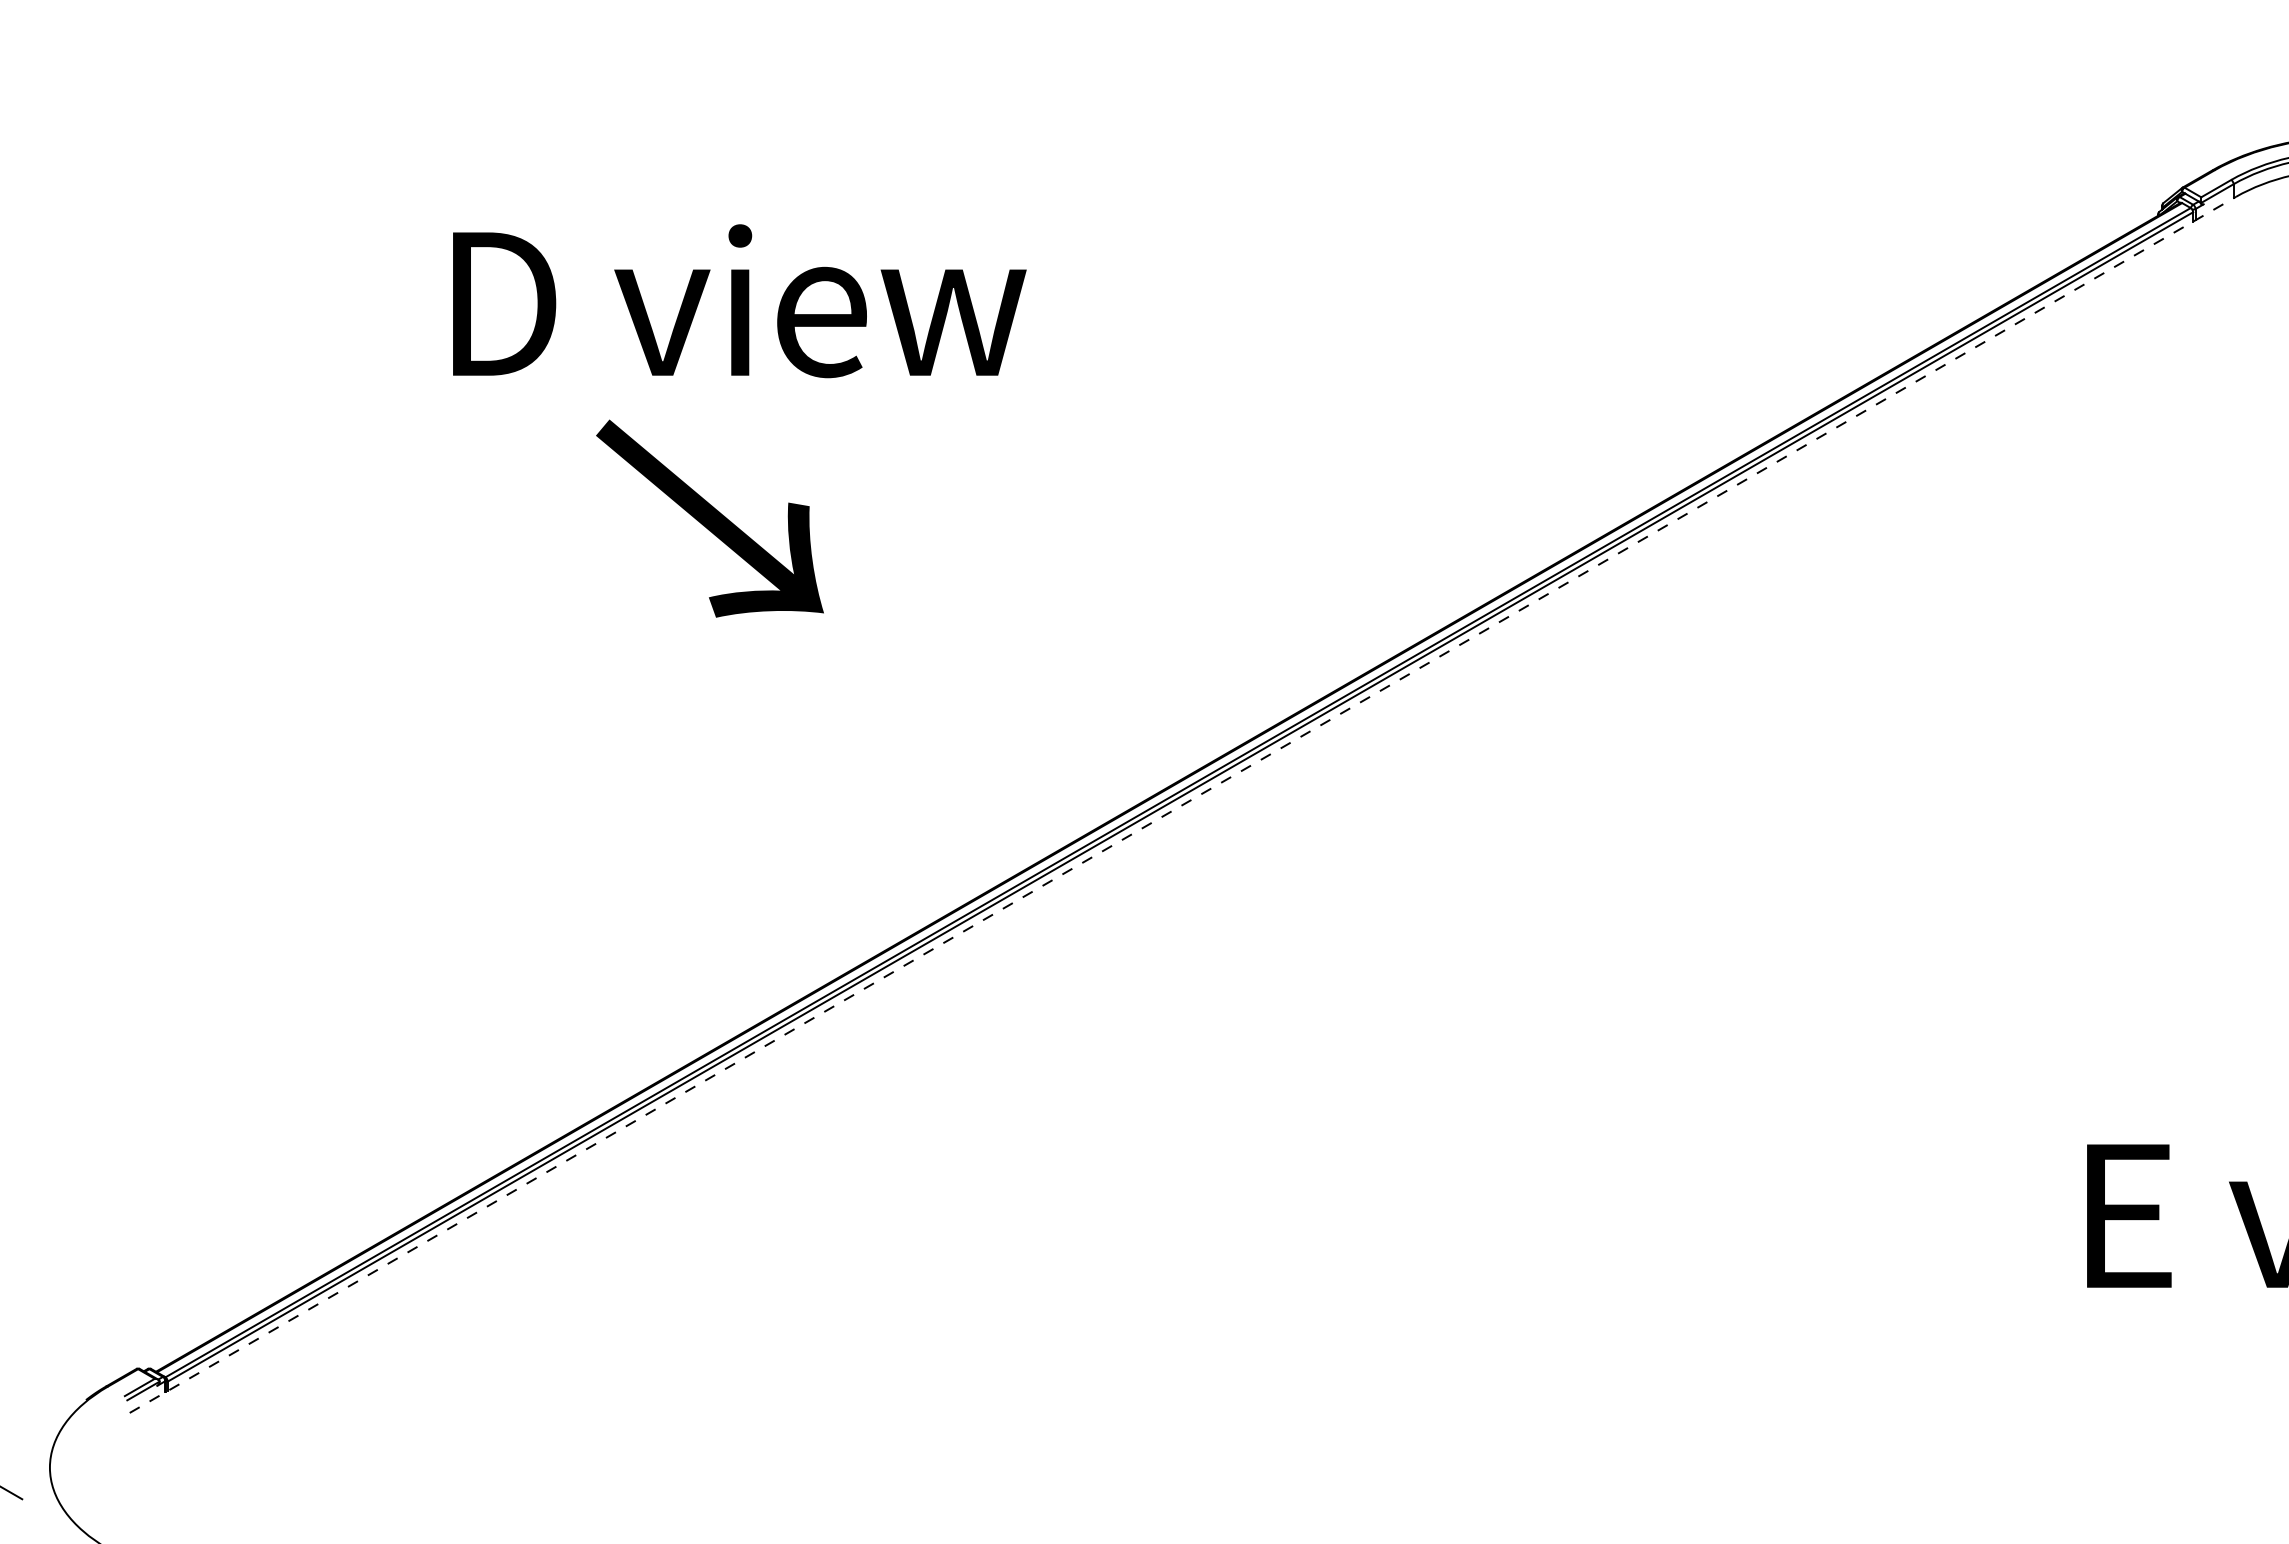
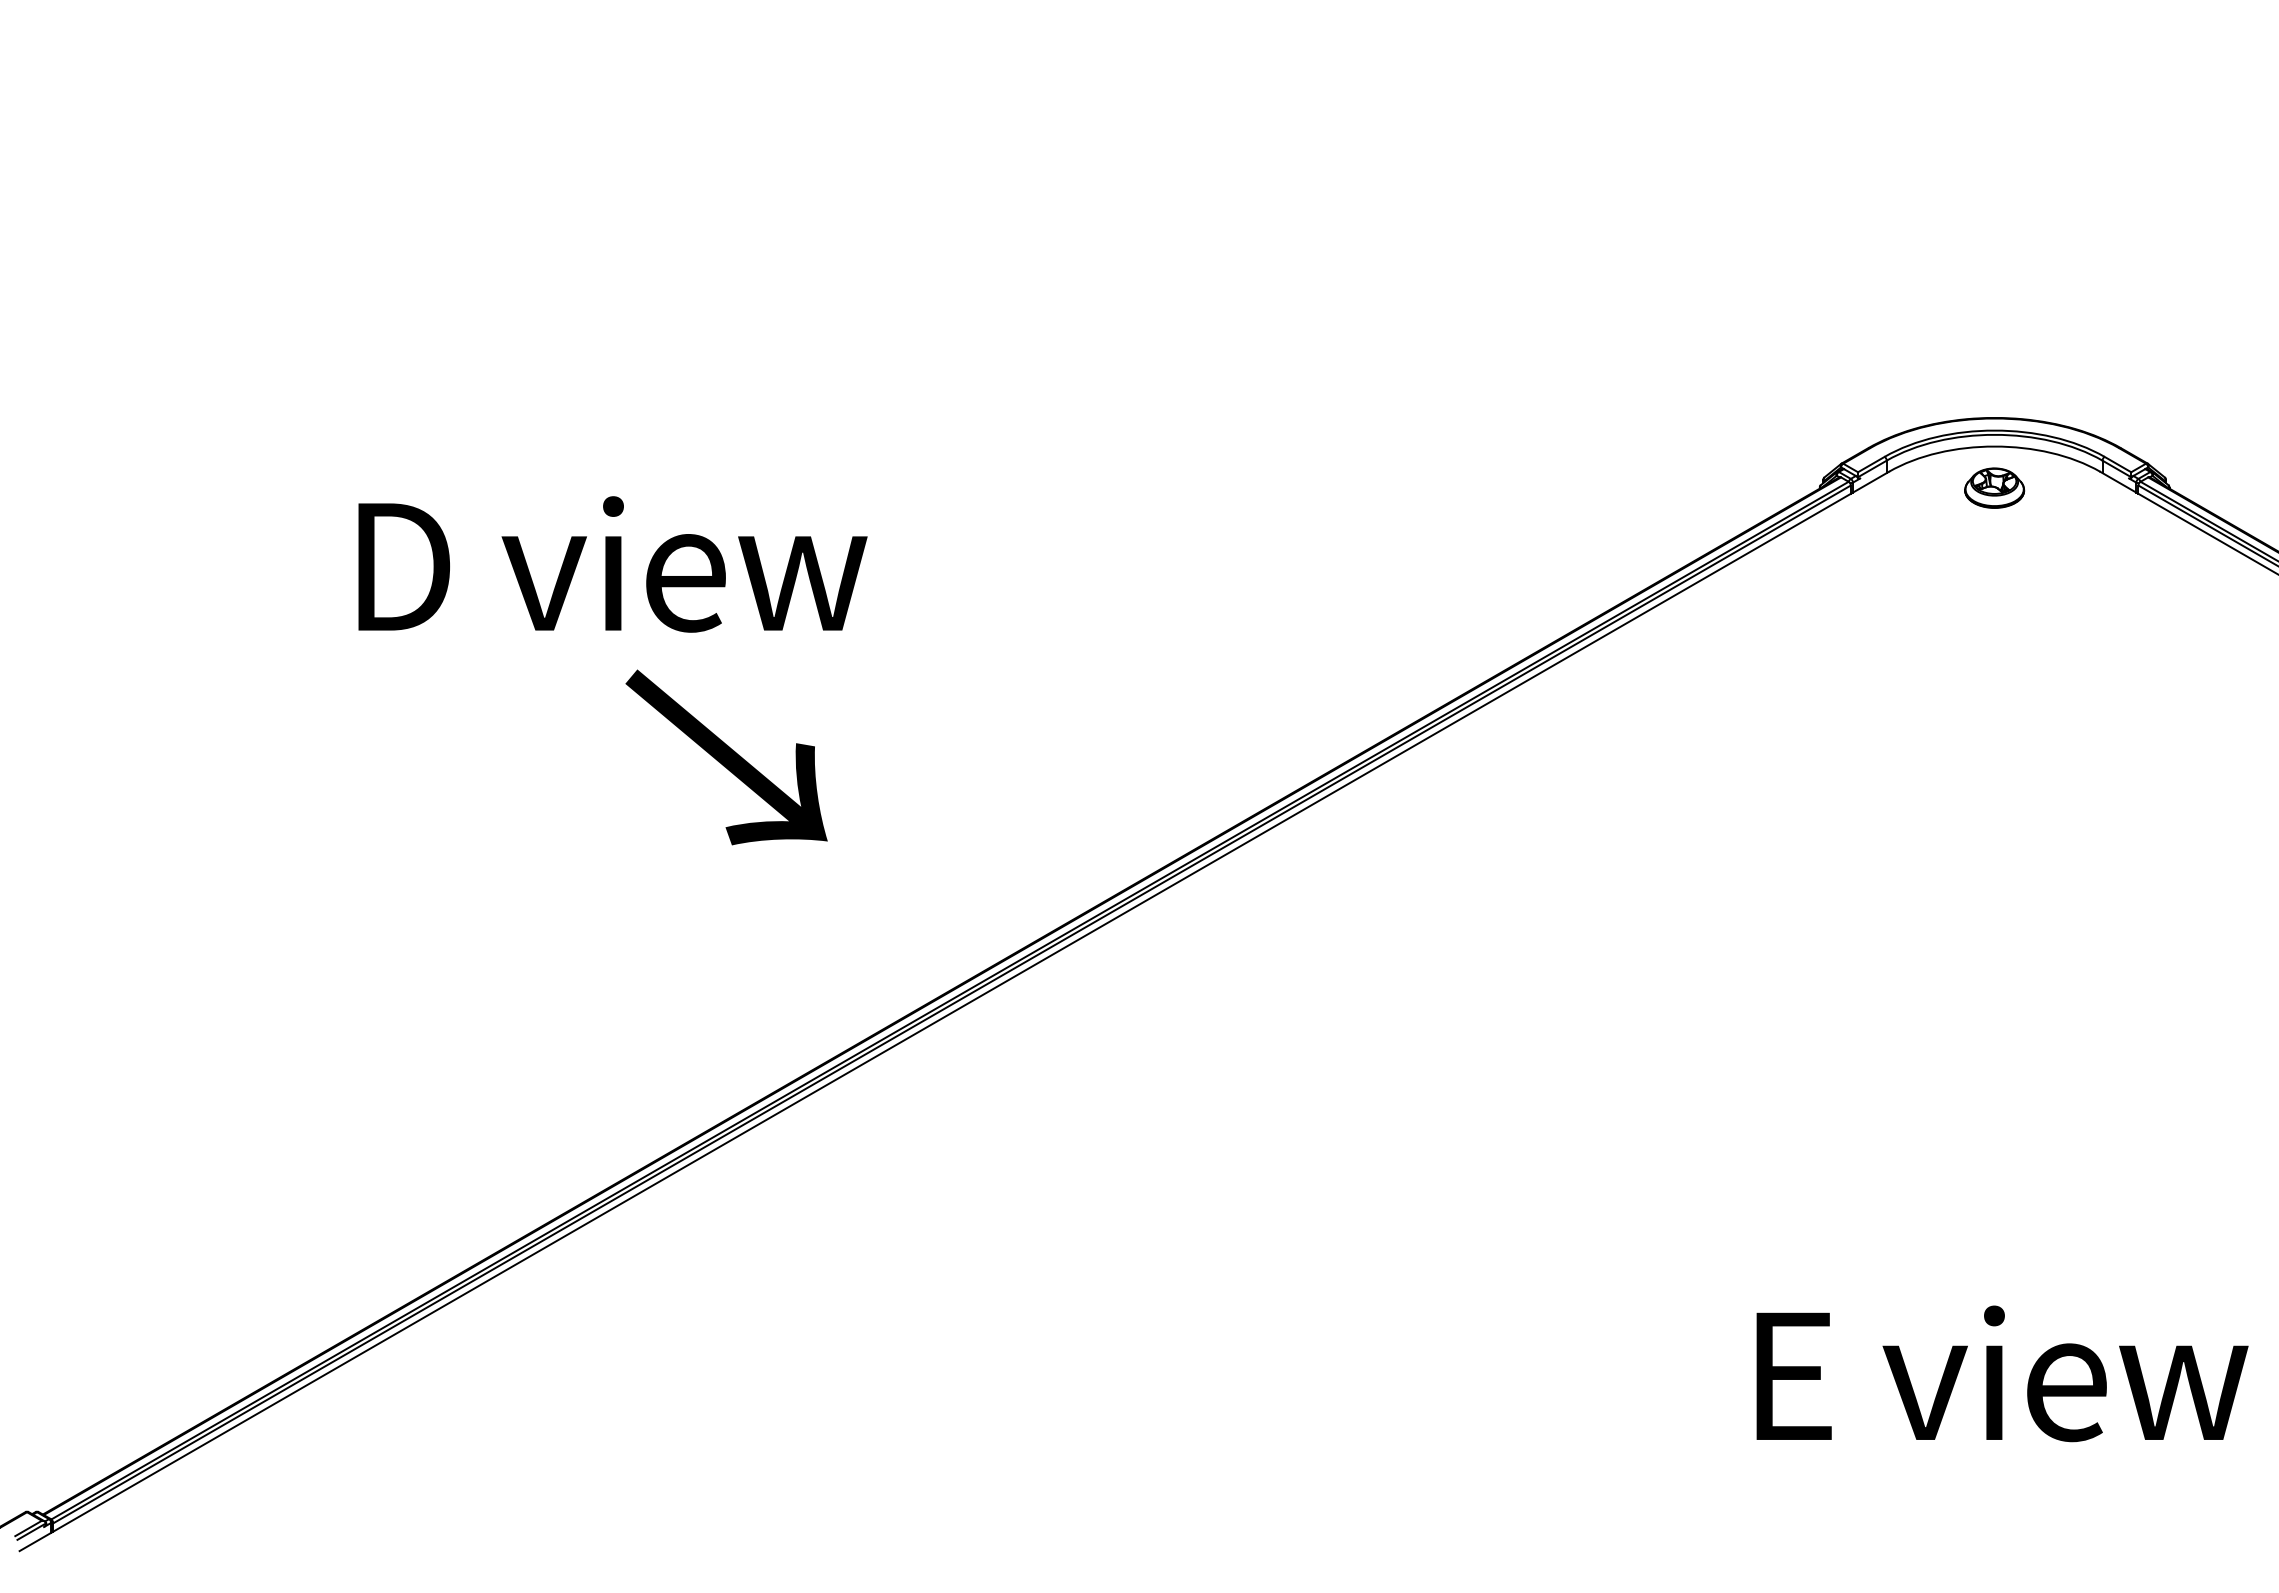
text: (739, 301) -> (612, 564), moved
text: (709, 518) -> (726, 757), moved
line: (1183, 804) -> (954, 1011), dashed -> solid

